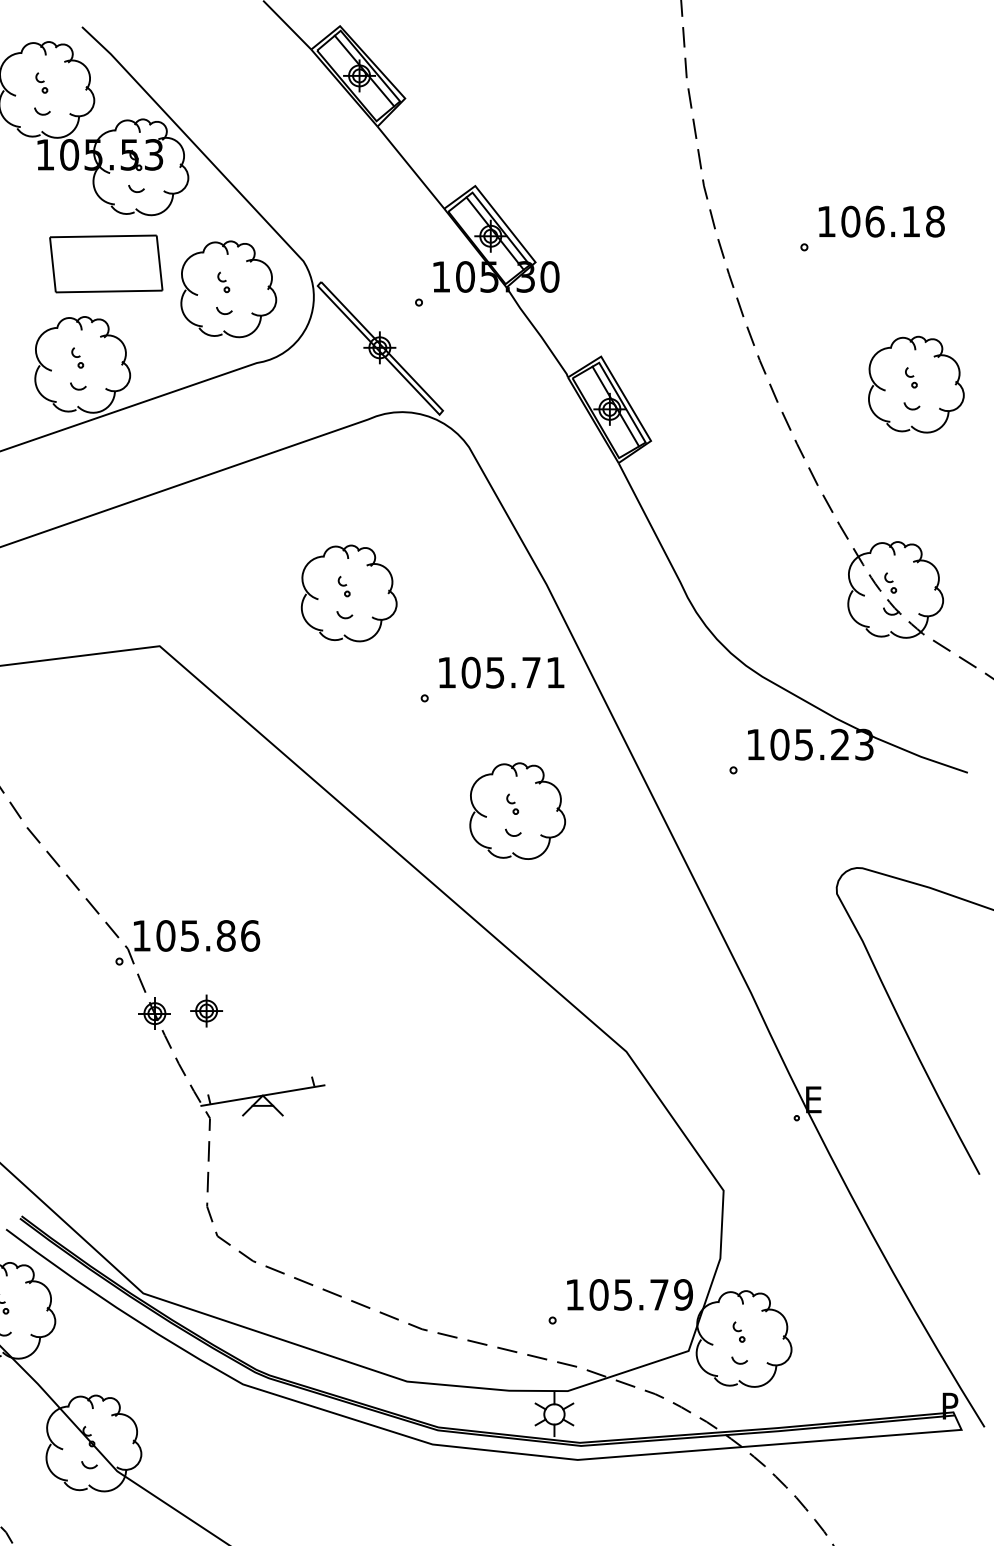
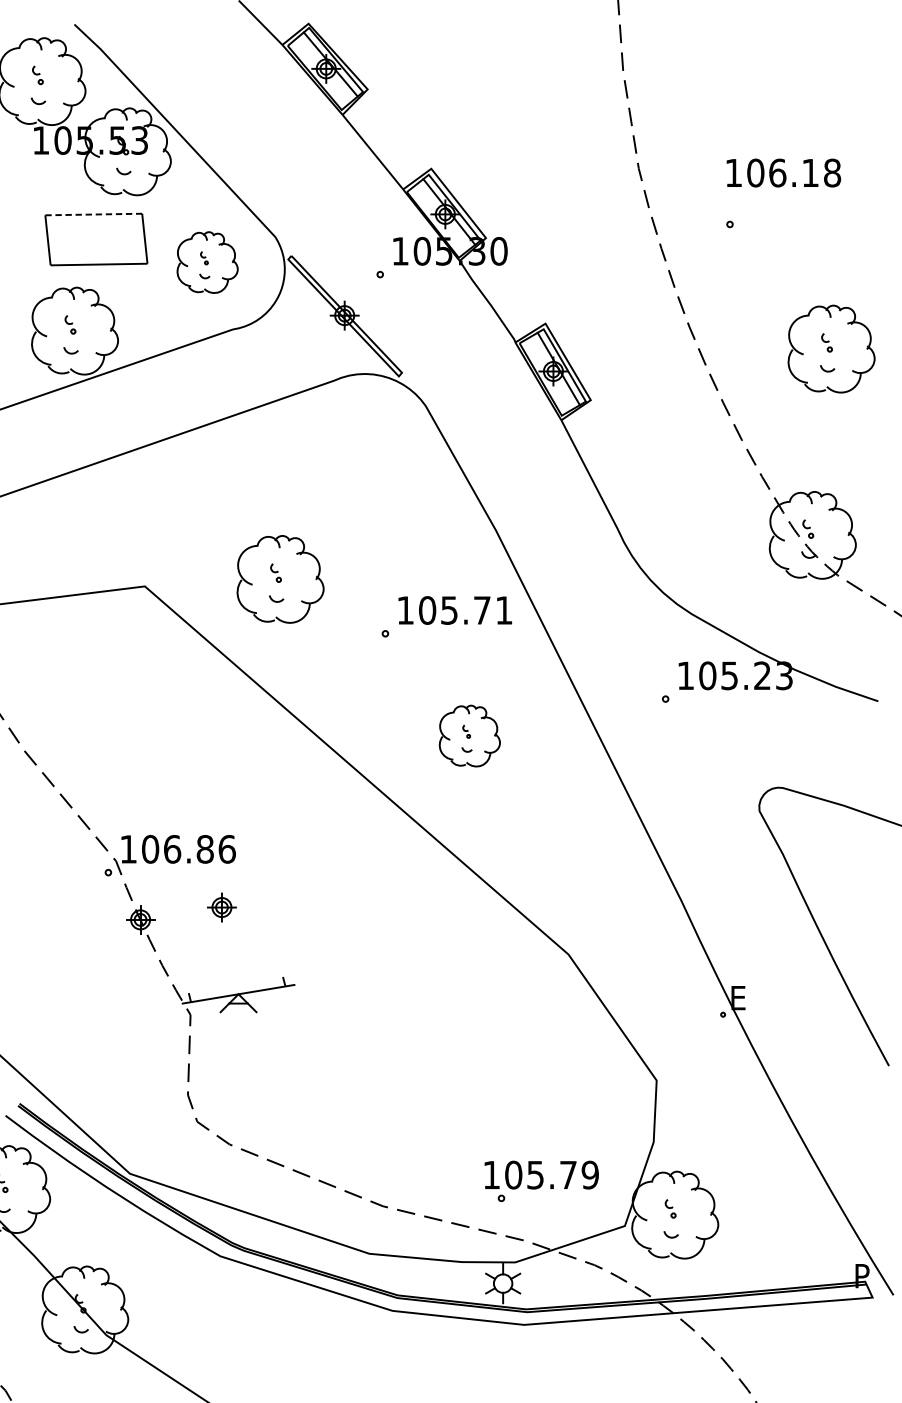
text: (881, 221) -> (783, 172), moved
line: (103, 236) -> (93, 214), solid -> dashed
part: (228, 289) -> (207, 262), size x0.7
part: (348, 593) -> (279, 579), moved
part: (517, 810) -> (469, 735), size x0.7
text: (189, 935) -> (171, 848), 105.86 -> 106.86
part: (206, 1010) -> (221, 907), moved
text: (629, 1294) -> (541, 1174), moved

